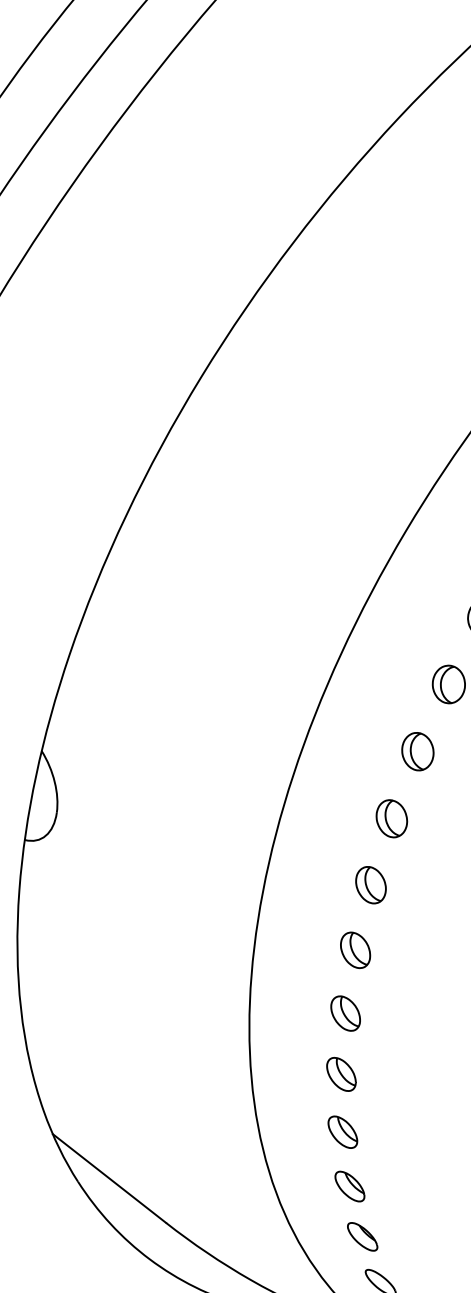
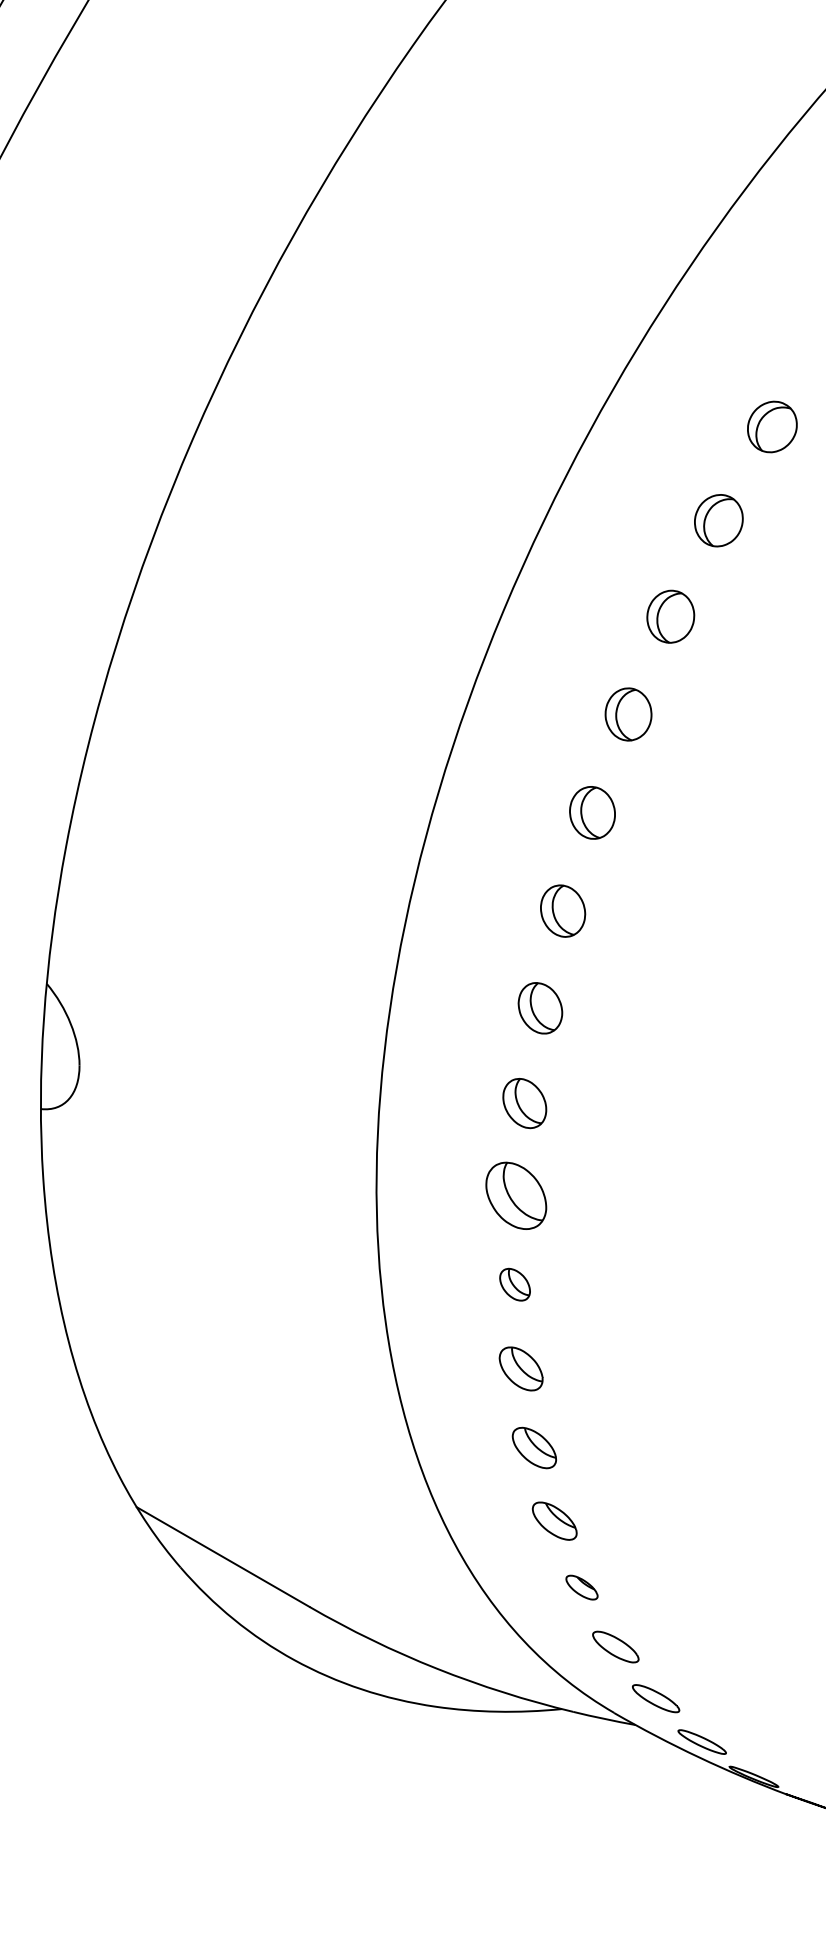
part: (355, 950) -> (516, 1195), size x1.4
part: (345, 1013) -> (514, 1284), size x0.7
part: (362, 1236) -> (581, 1587), size x0.7

